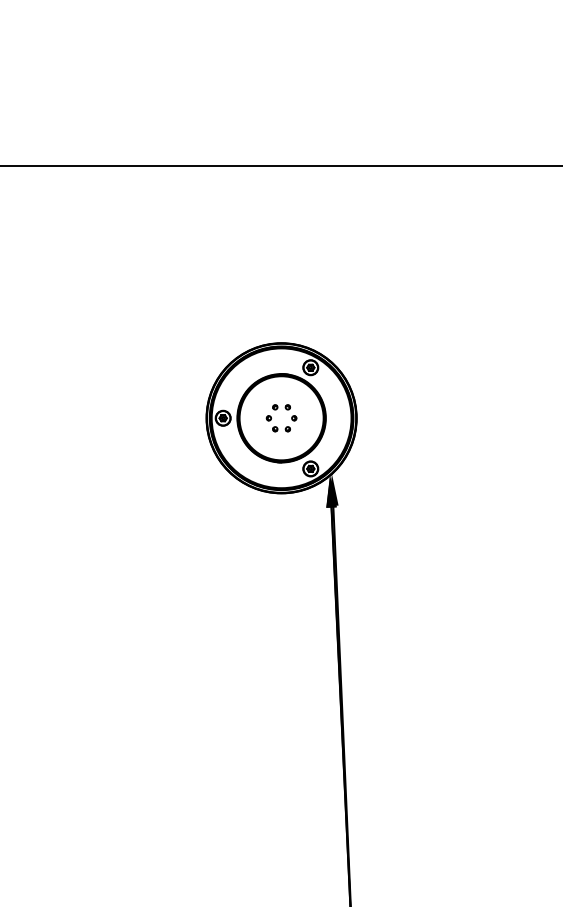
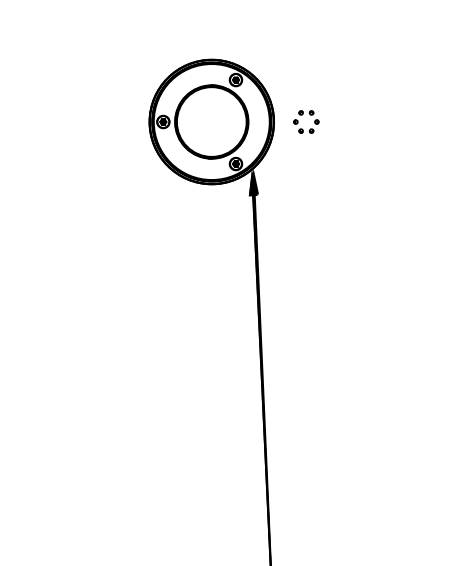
part: (272, 418) -> (298, 122), moved

